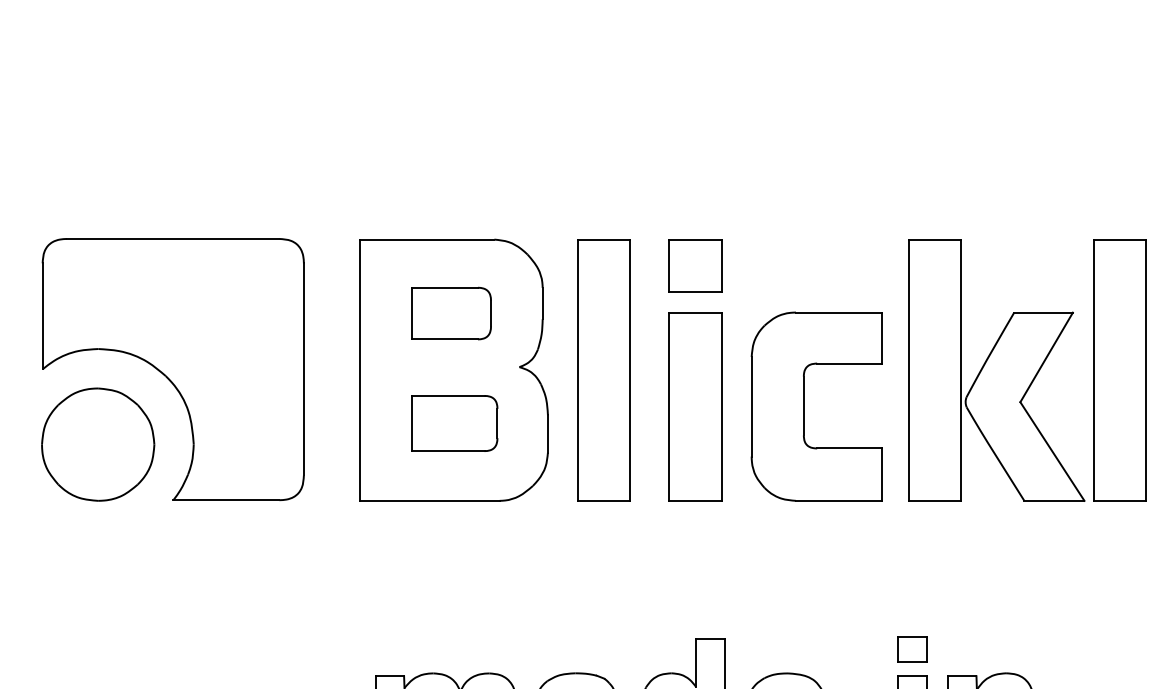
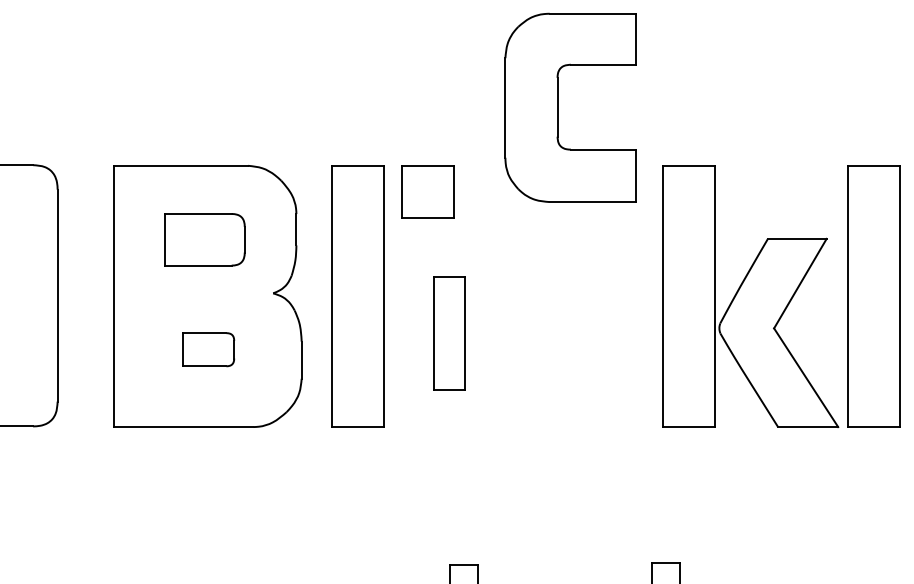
part: (695, 265) -> (428, 191), moved
part: (695, 406) -> (449, 332), size x0.6
part: (804, 406) -> (558, 107), moved
part: (454, 423) -> (208, 349), size x0.6

